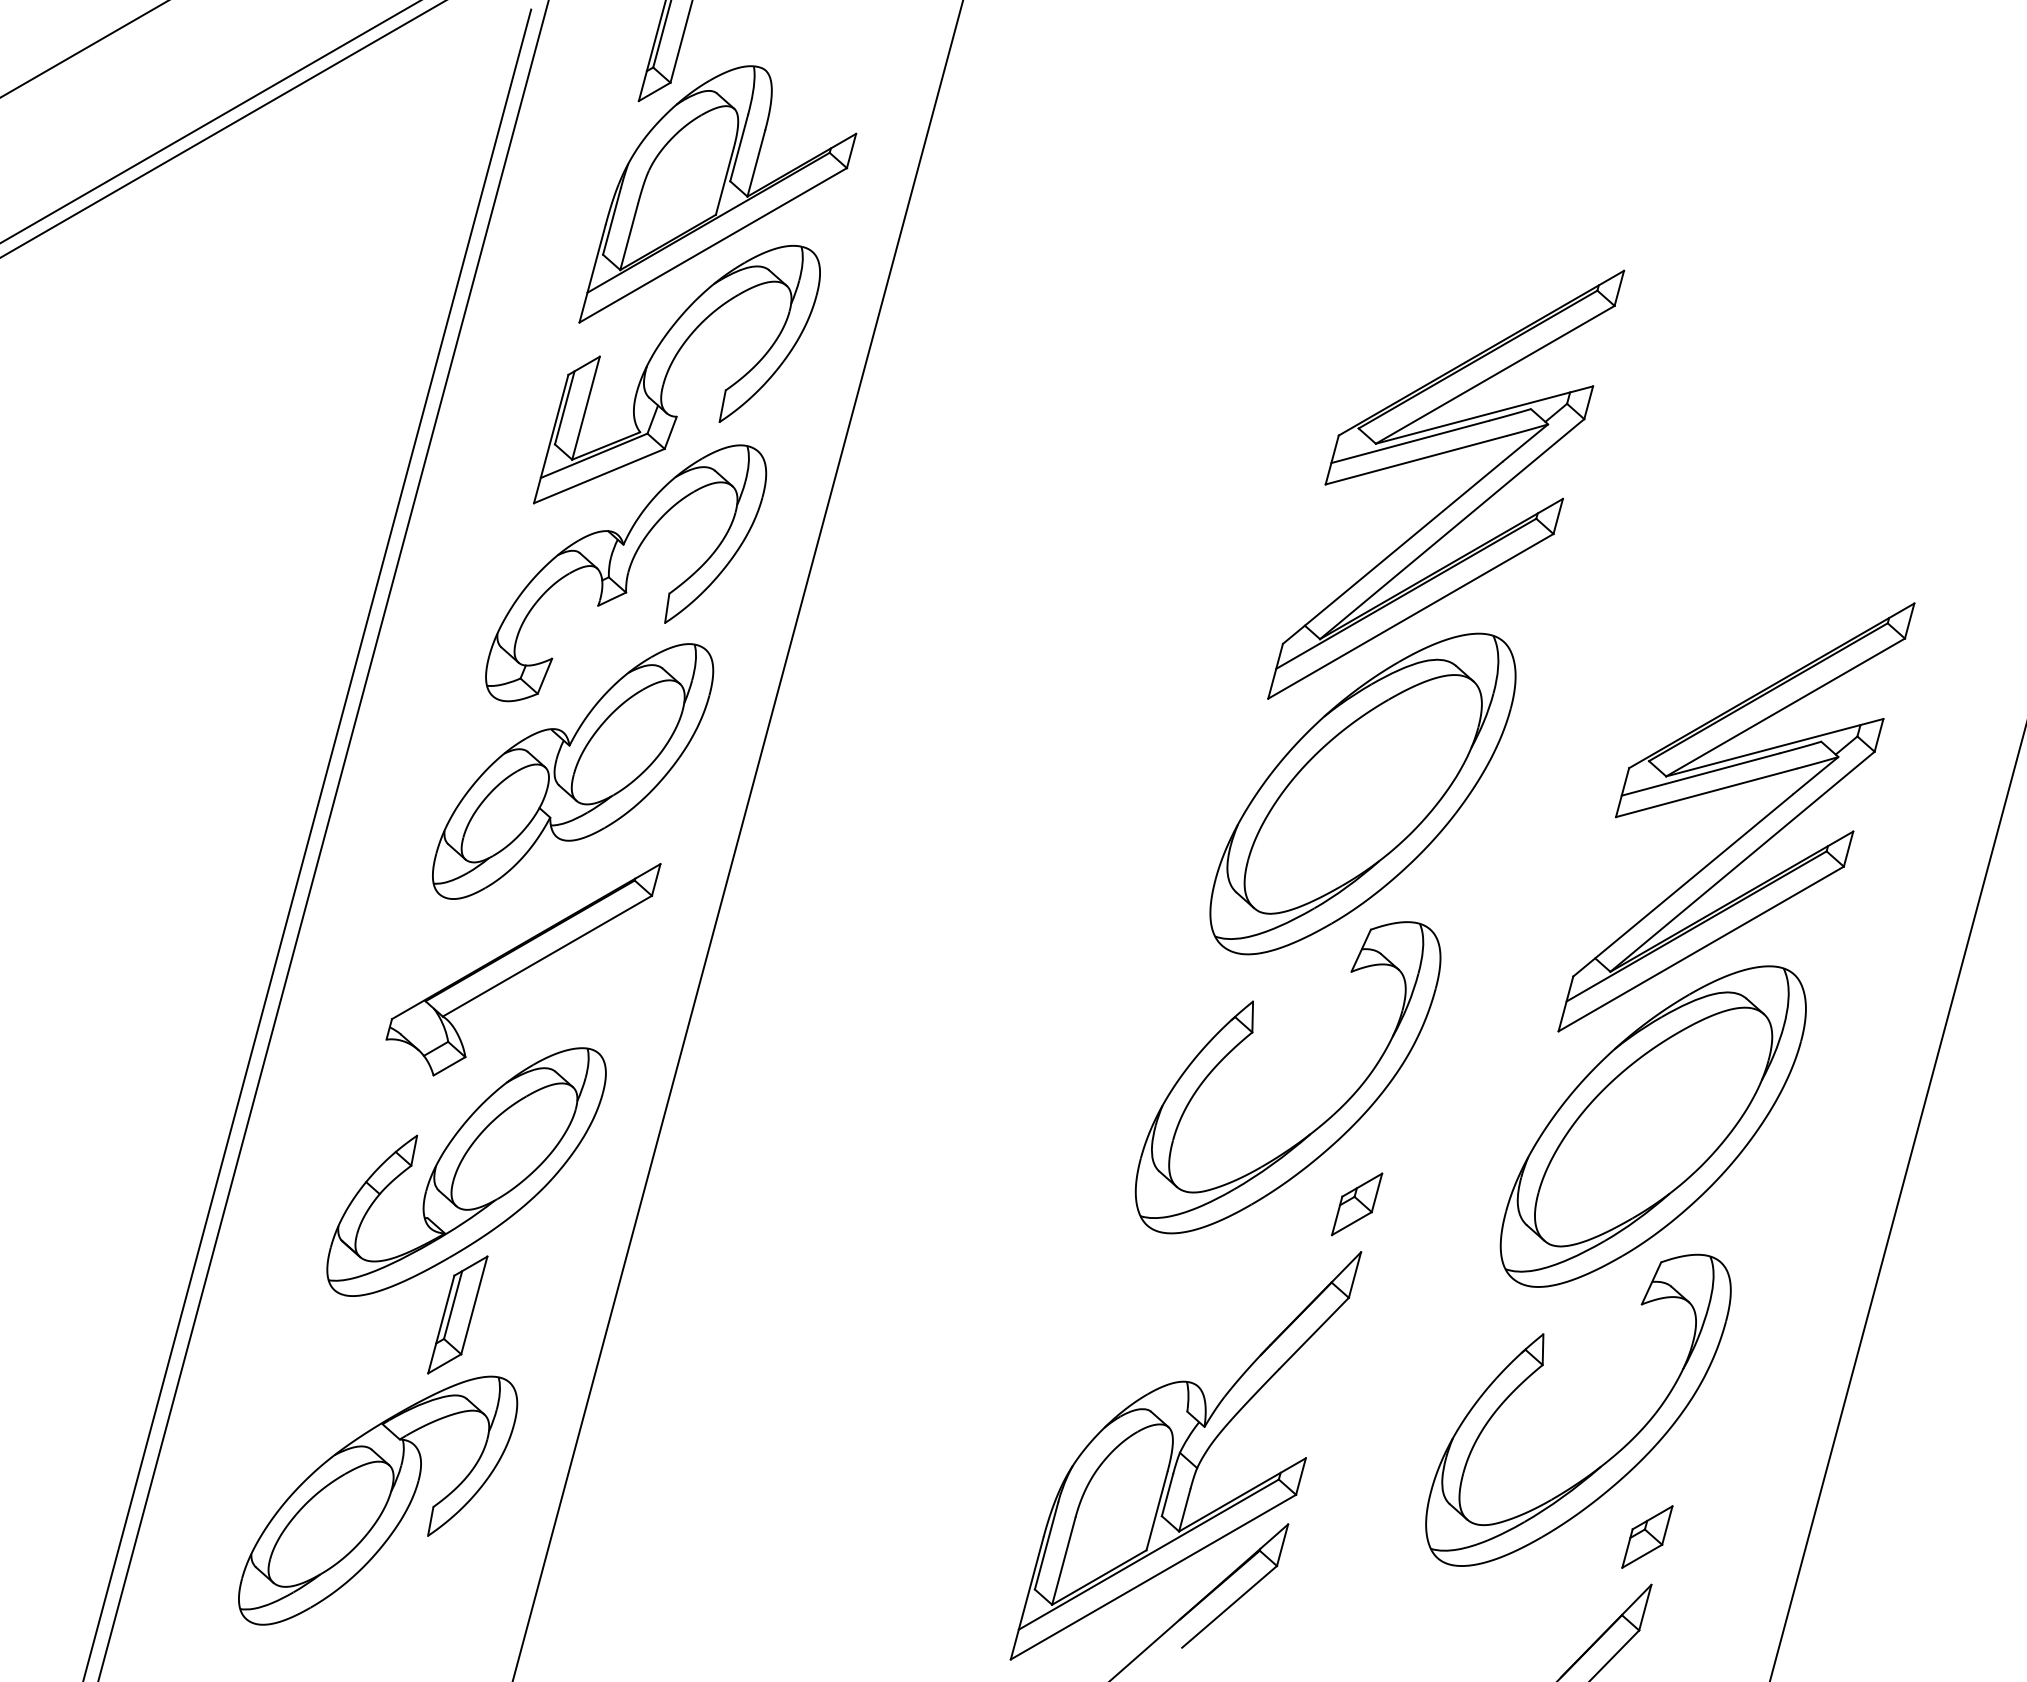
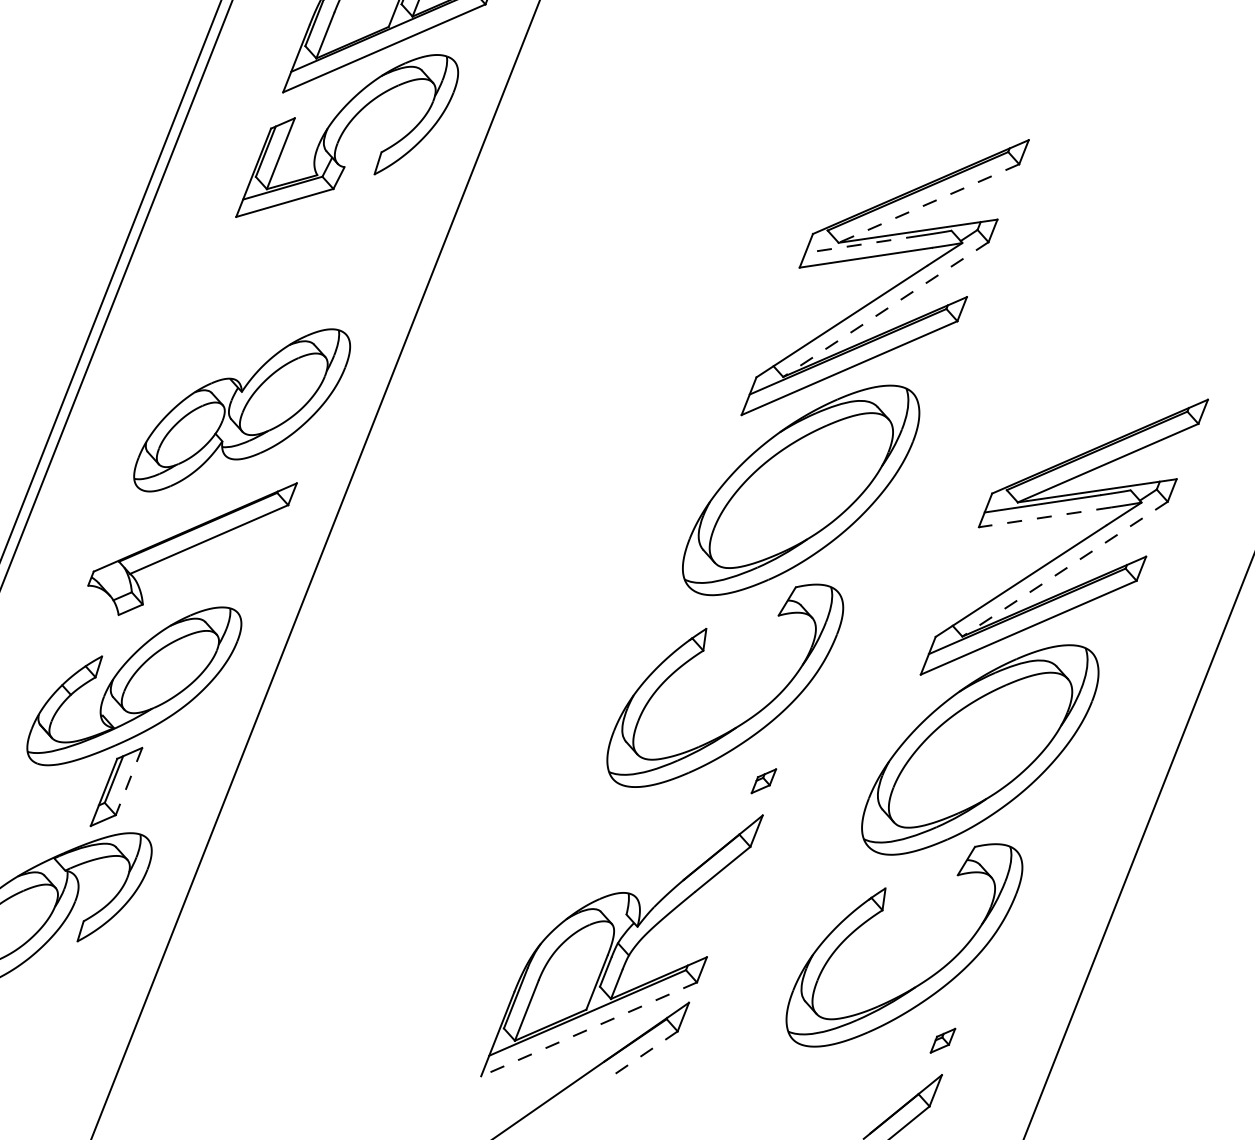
line: (1495, 374) -> (929, 203), solid -> dashed
line: (1410, 441) -> (863, 244), solid -> dashed
line: (1452, 529) -> (886, 309), solid -> dashed
part: (626, 573) -> (296, 274), removed
line: (1706, 792) -> (1045, 517), solid -> dashed
line: (1742, 861) -> (1065, 568), solid -> dashed
part: (1357, 1204) -> (764, 781), size x0.6
line: (474, 1305) -> (129, 781), solid -> dashed
part: (1647, 1536) -> (943, 1040), size x0.6
line: (1153, 1577) -> (589, 1029), solid -> dashed
line: (1229, 1606) -> (640, 1056), solid -> dashed

